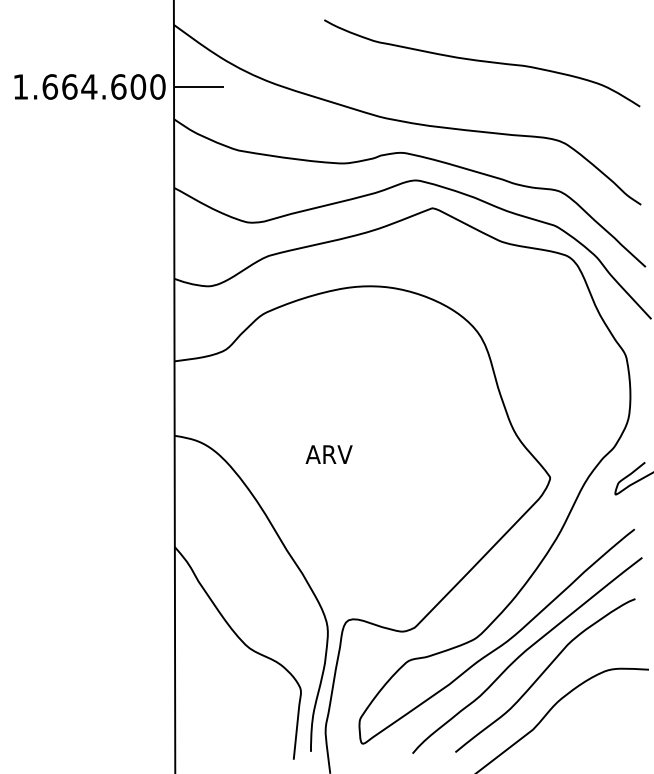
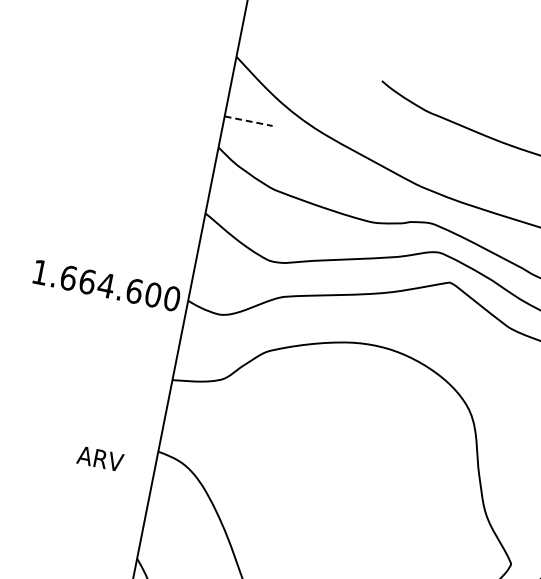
text: (89, 86) -> (106, 285), moved
line: (198, 86) -> (248, 120), solid -> dashed
text: (328, 454) -> (99, 458), moved

